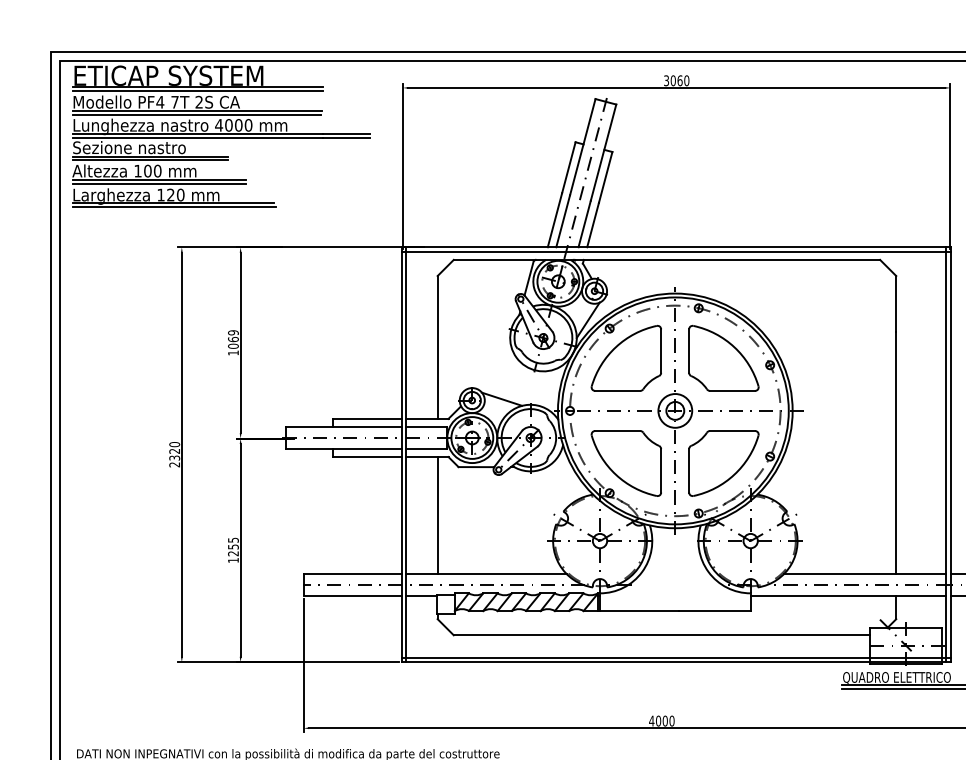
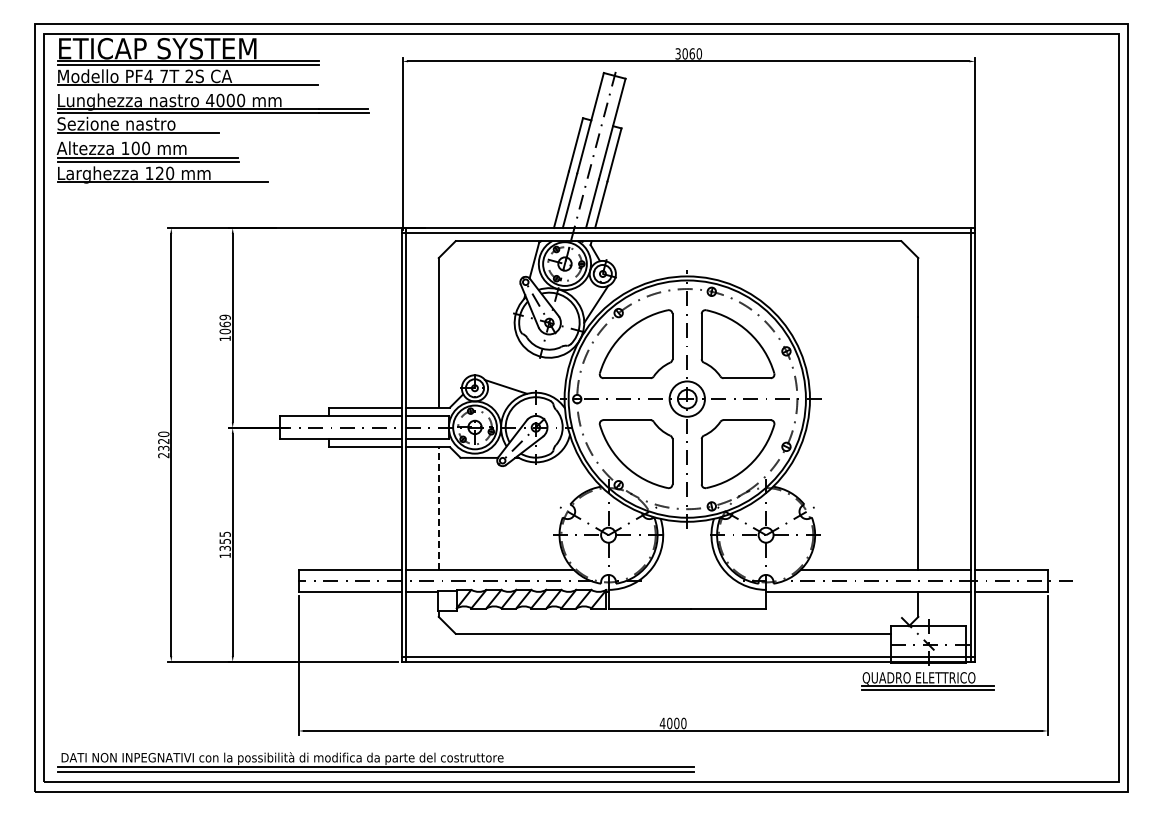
line: (197, 114) -> (187, 89), removed
line: (150, 159) -> (138, 136), removed
line: (174, 207) -> (163, 186), removed
line: (437, 514) -> (438, 507), solid -> dashed
text: (233, 553) -> (225, 548), 1255 -> 1355

